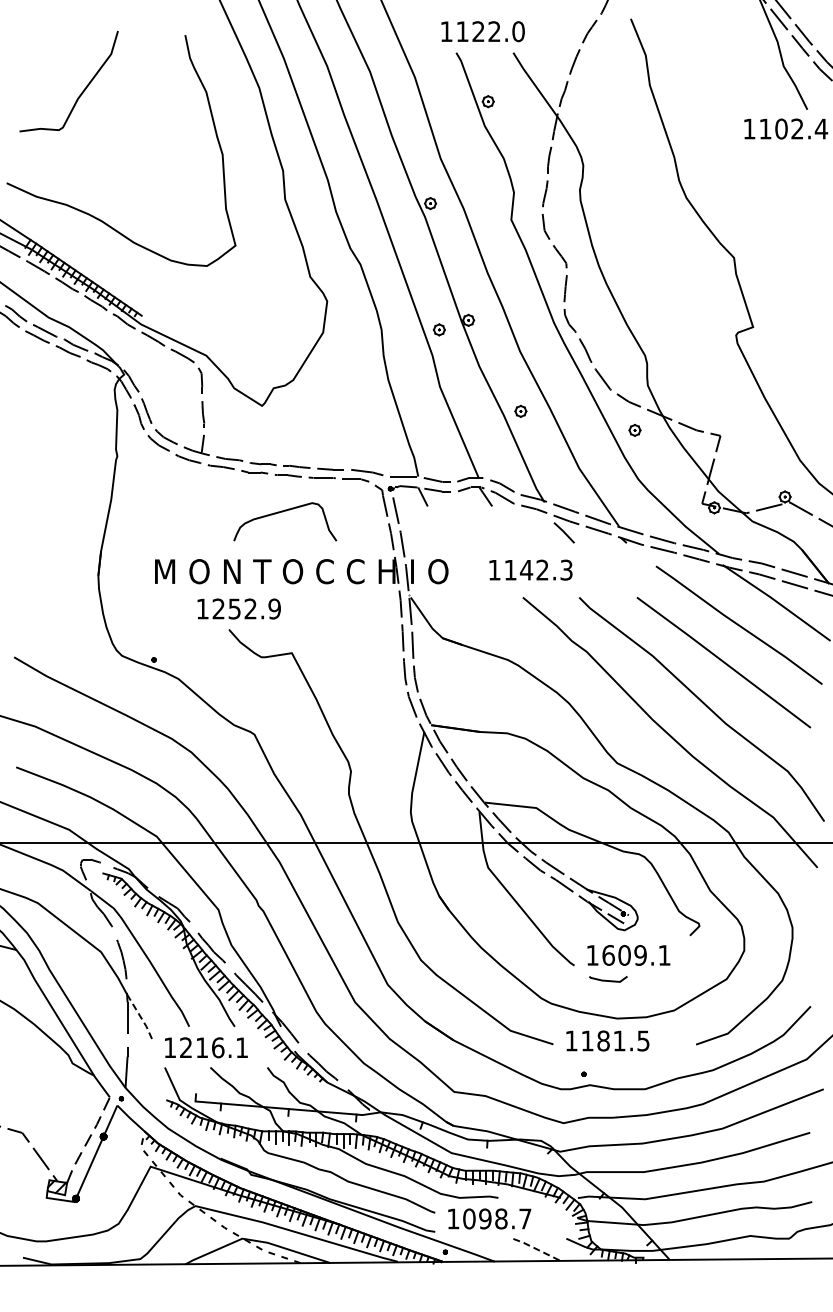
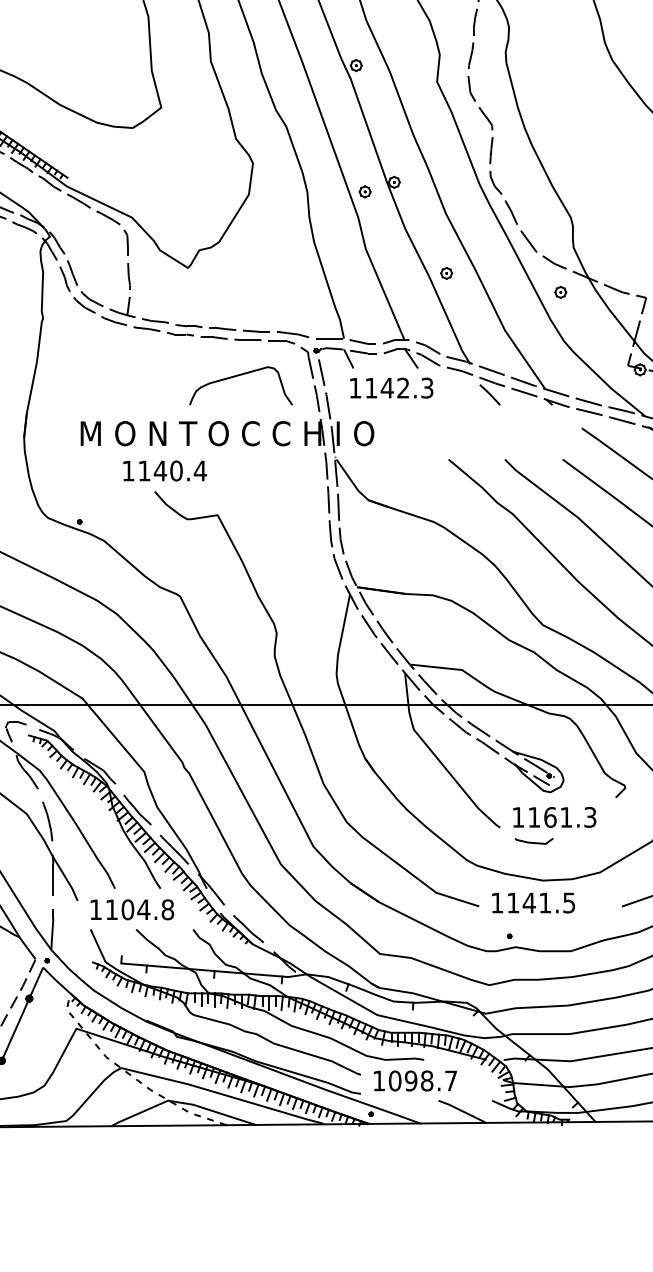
curve: (283, 512) -> (239, 376), moved
text: (530, 569) -> (391, 387), moved
text: (246, 608) -> (172, 470), 1252.9 -> 1140.4
text: (636, 955) -> (562, 817), 1609.1 -> 1161.3
line: (140, 1016) -> (66, 878), dashed -> solid
text: (603, 1040) -> (529, 902), 1181.5 -> 1141.5
text: (214, 1047) -> (140, 909), 1216.1 -> 1104.8
line: (535, 1248) -> (461, 1110), dashed -> solid

